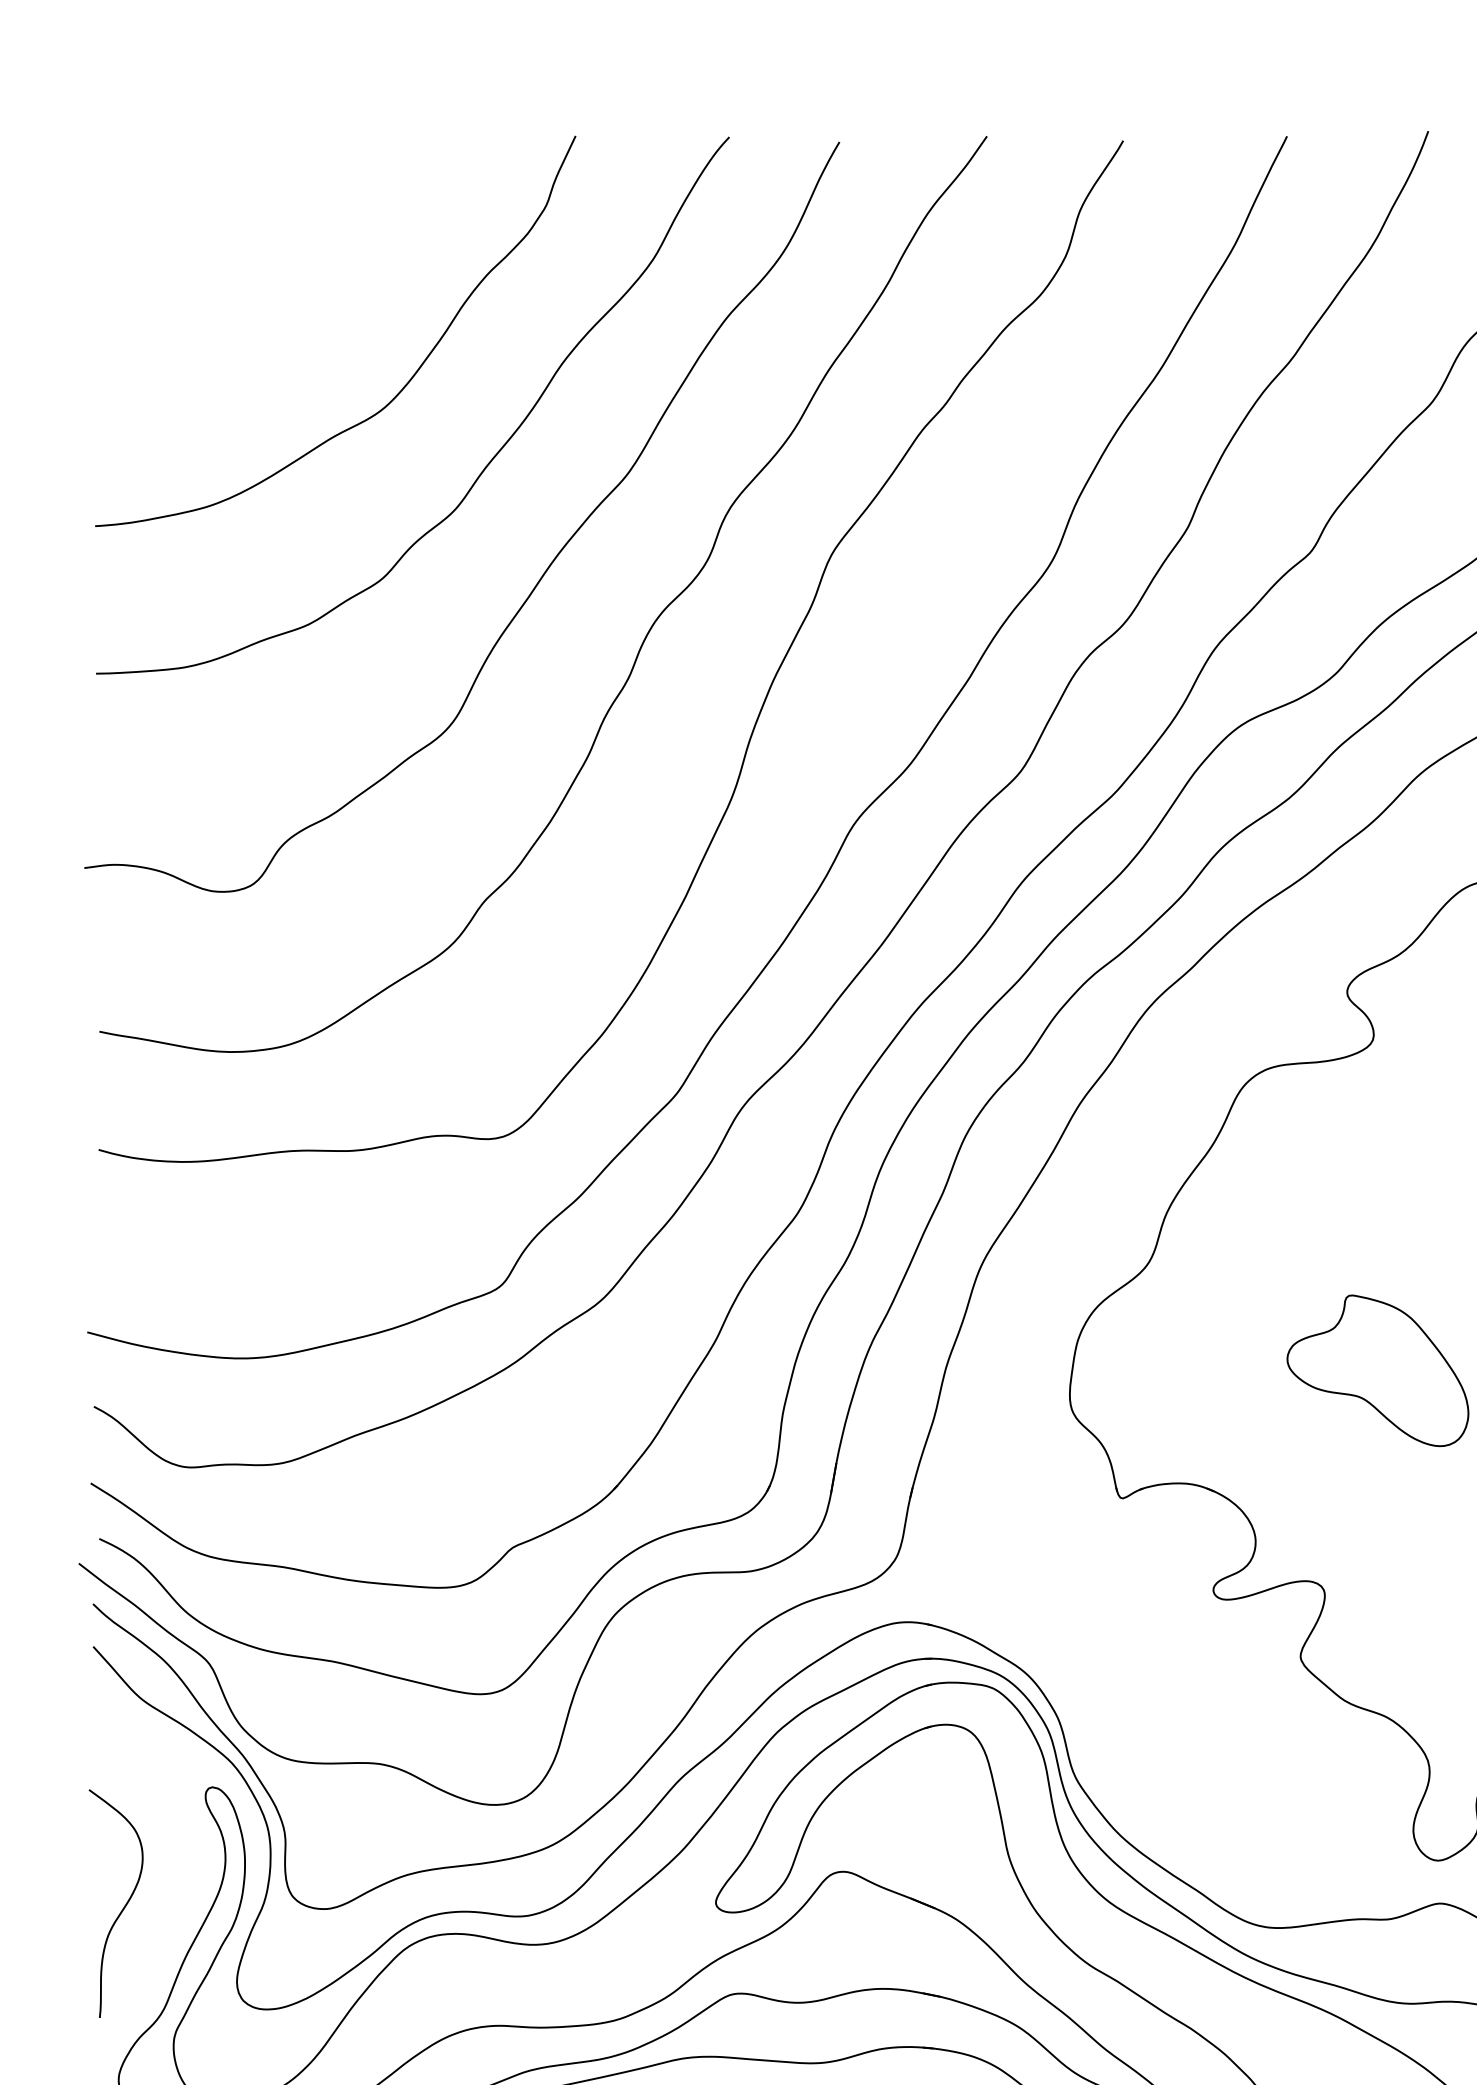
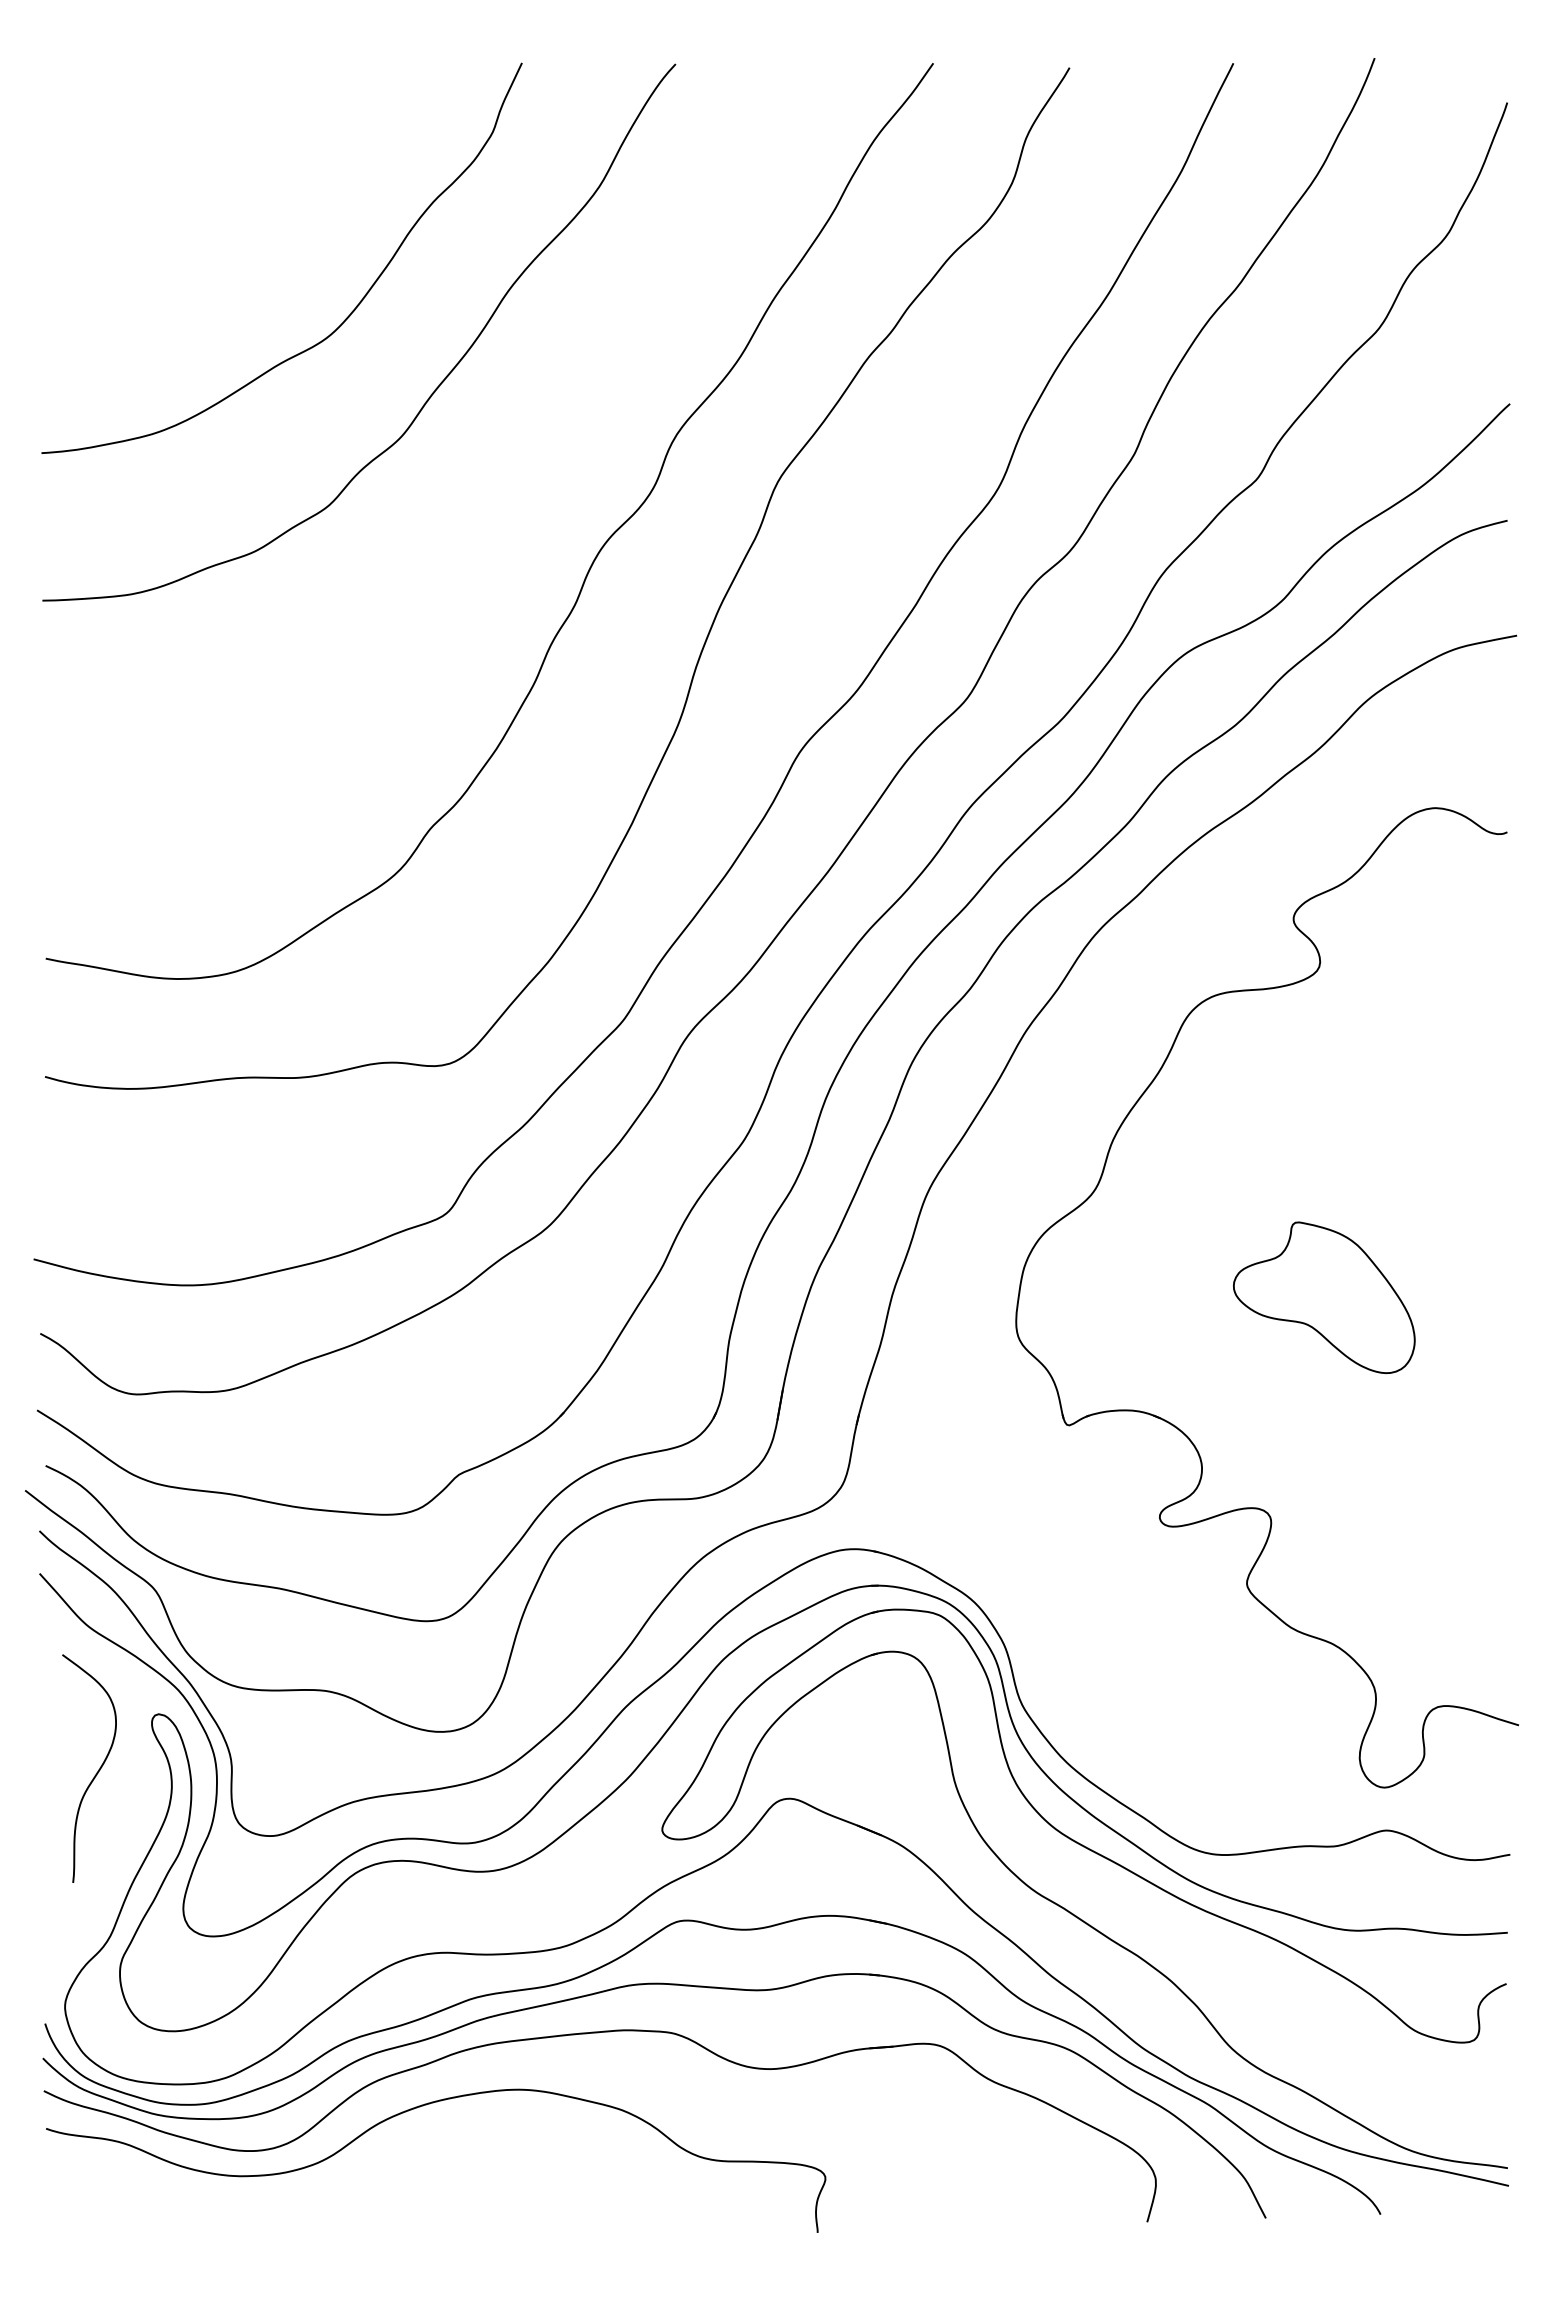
curve: (545, 570) -> (491, 497), removed
curve: (123, 1907) -> (96, 1772), moved

